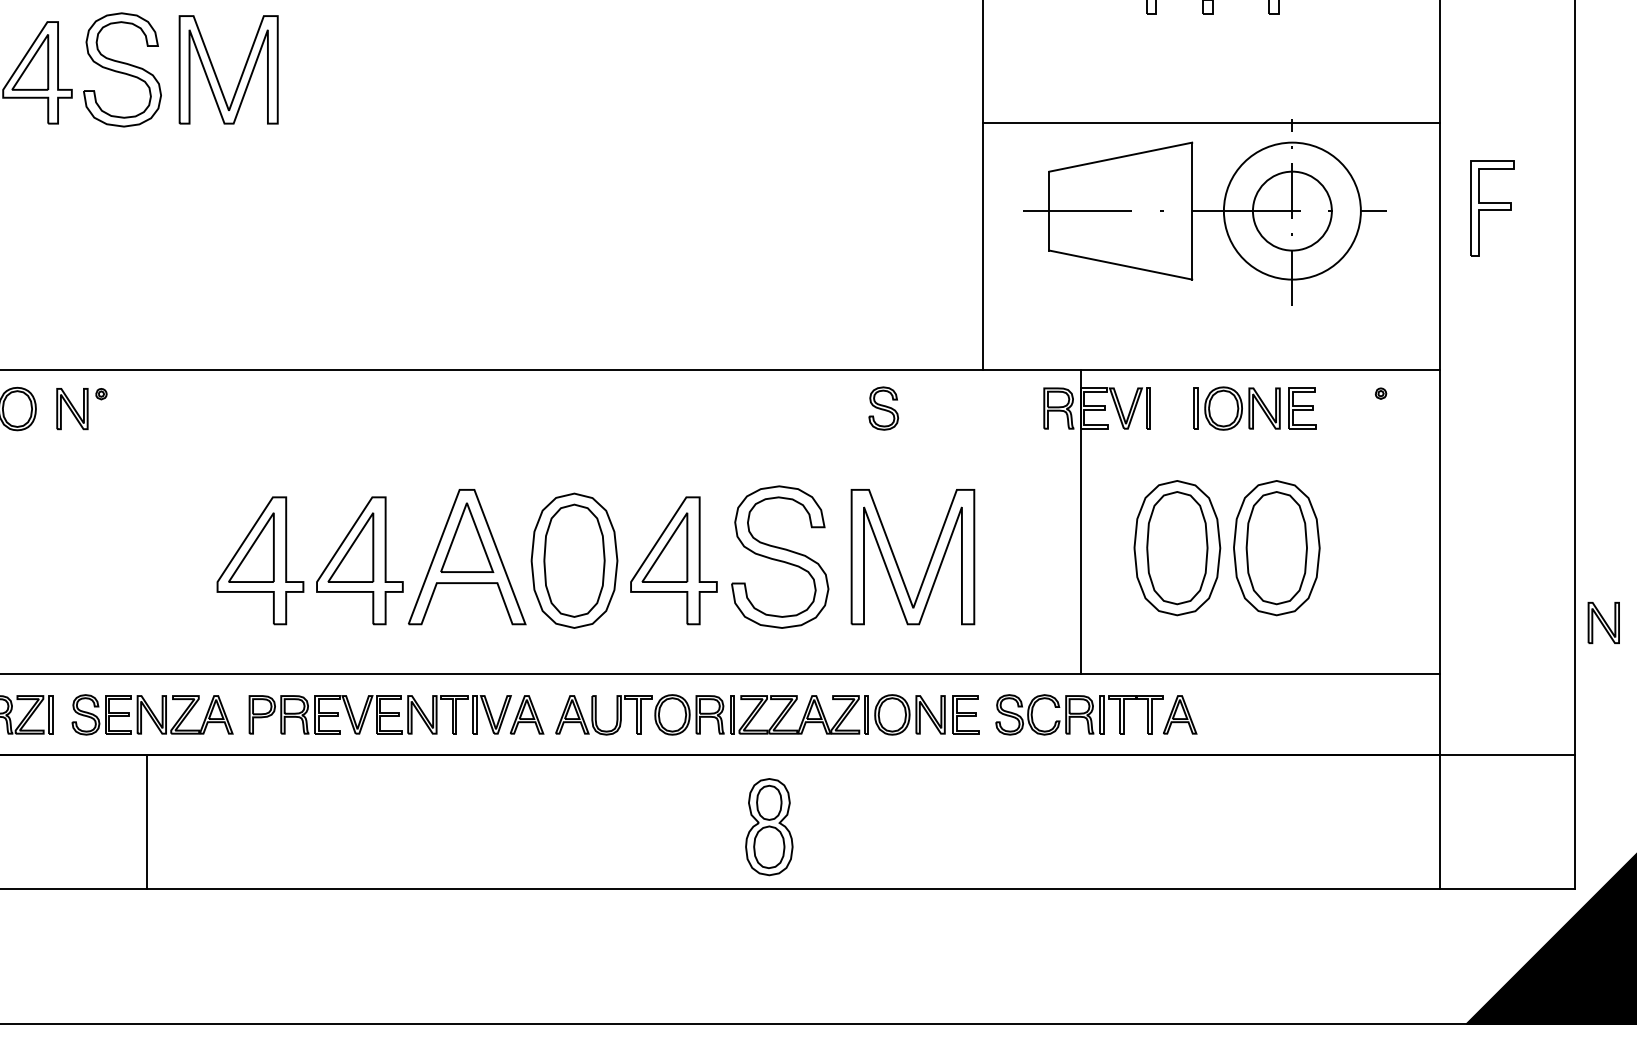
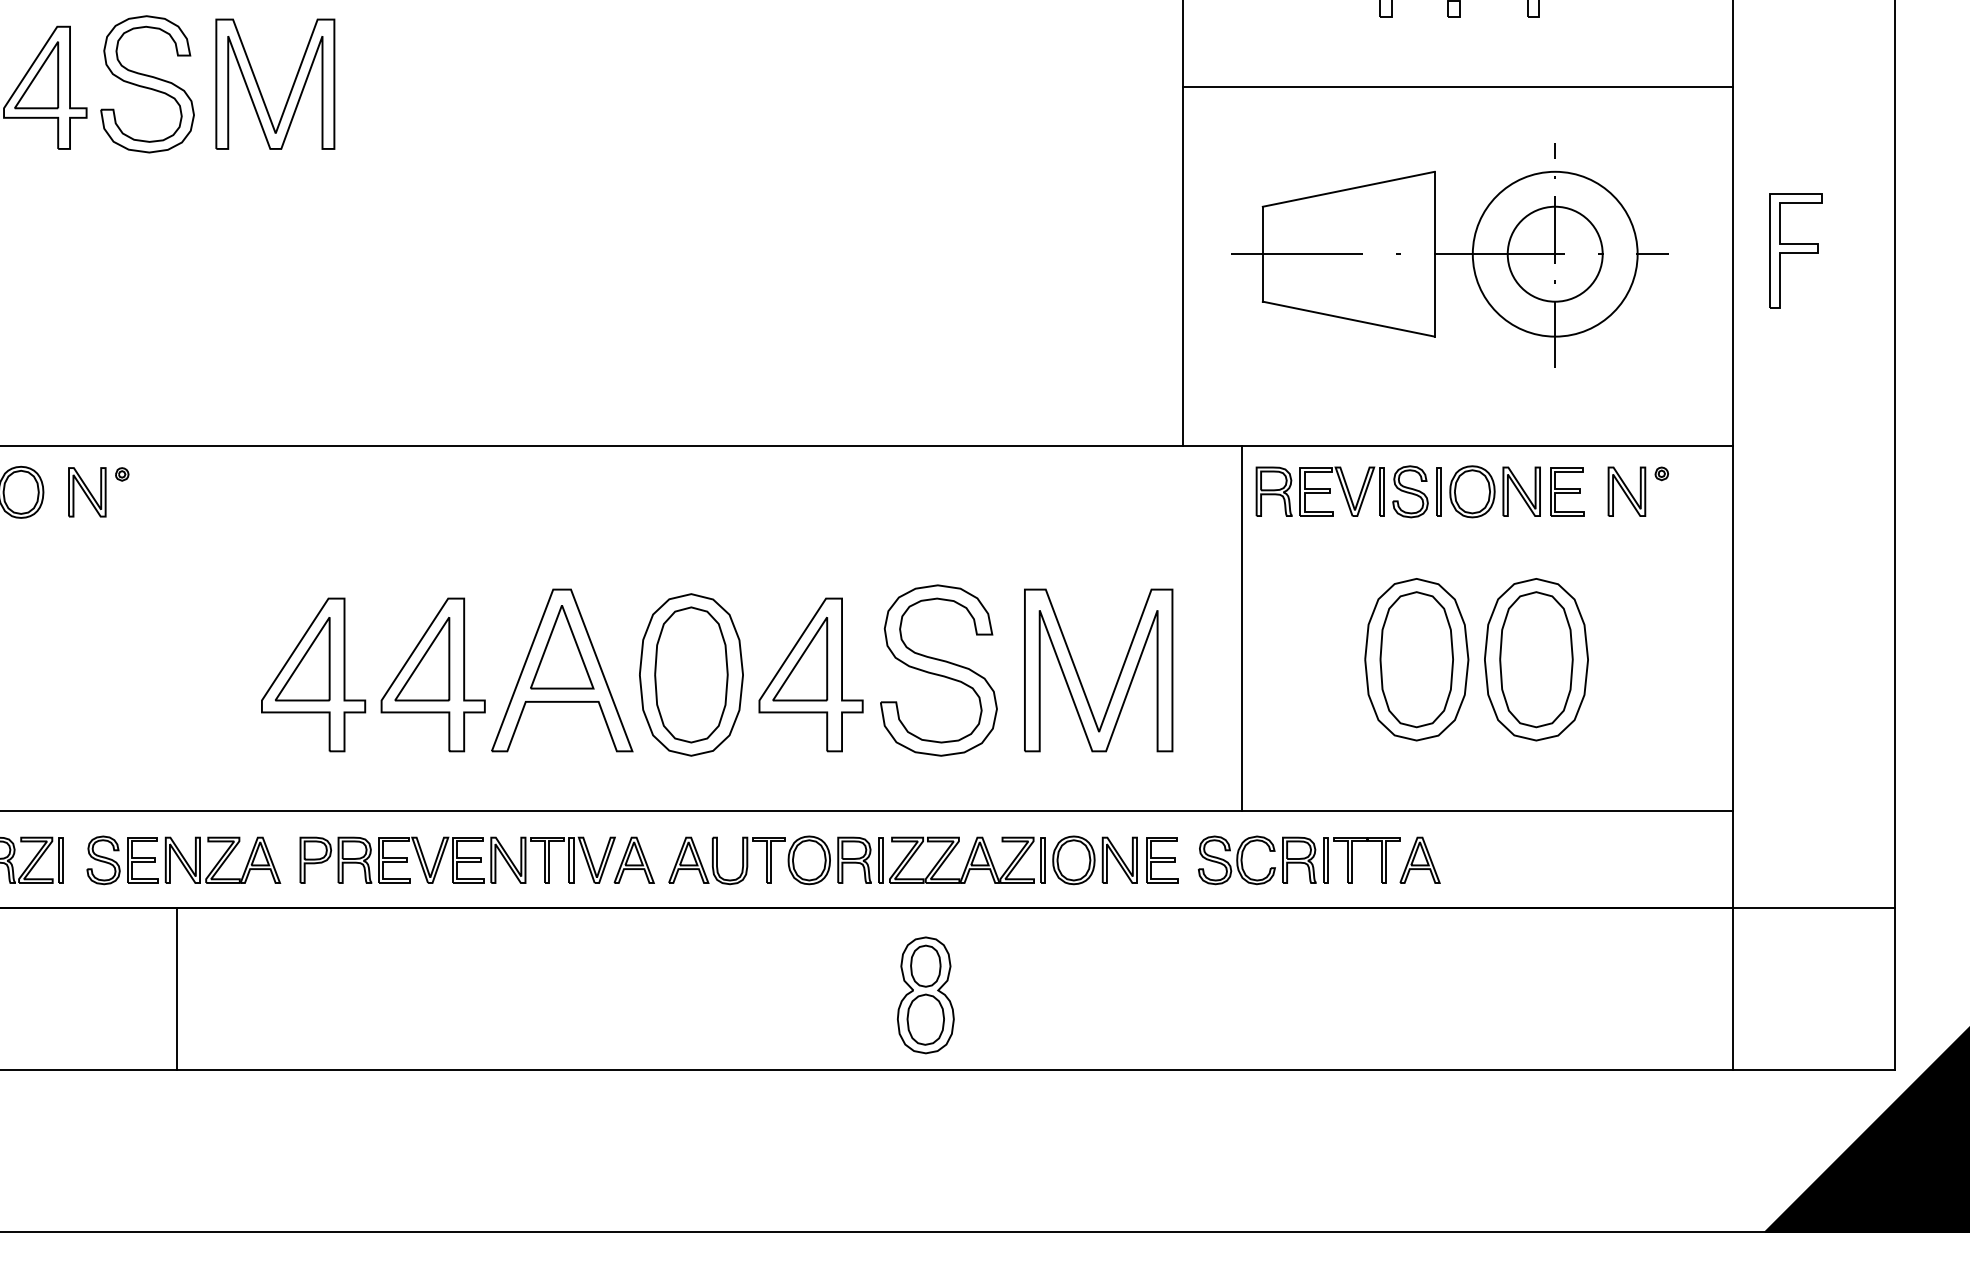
line: (1212, 123) -> (1458, 87), moved
part: (883, 408) -> (1410, 491), moved
line: (1080, 522) -> (1241, 628), moved
part: (1603, 622) -> (1626, 491), moved

